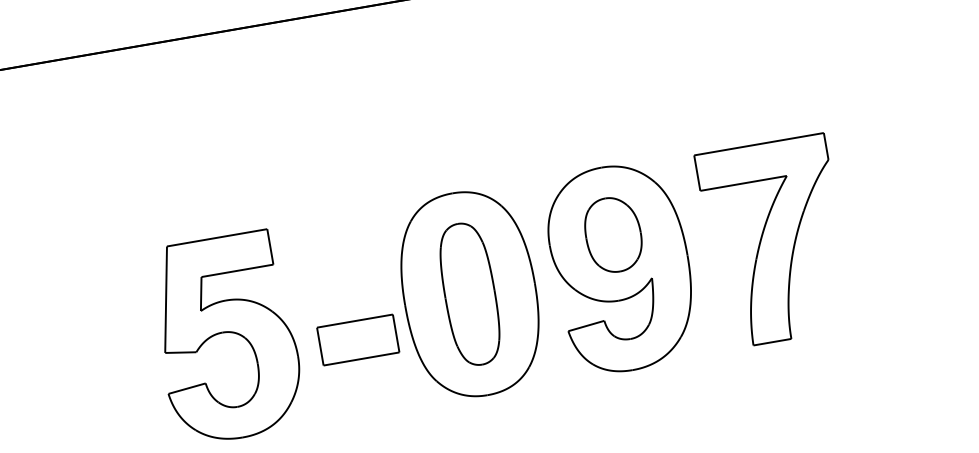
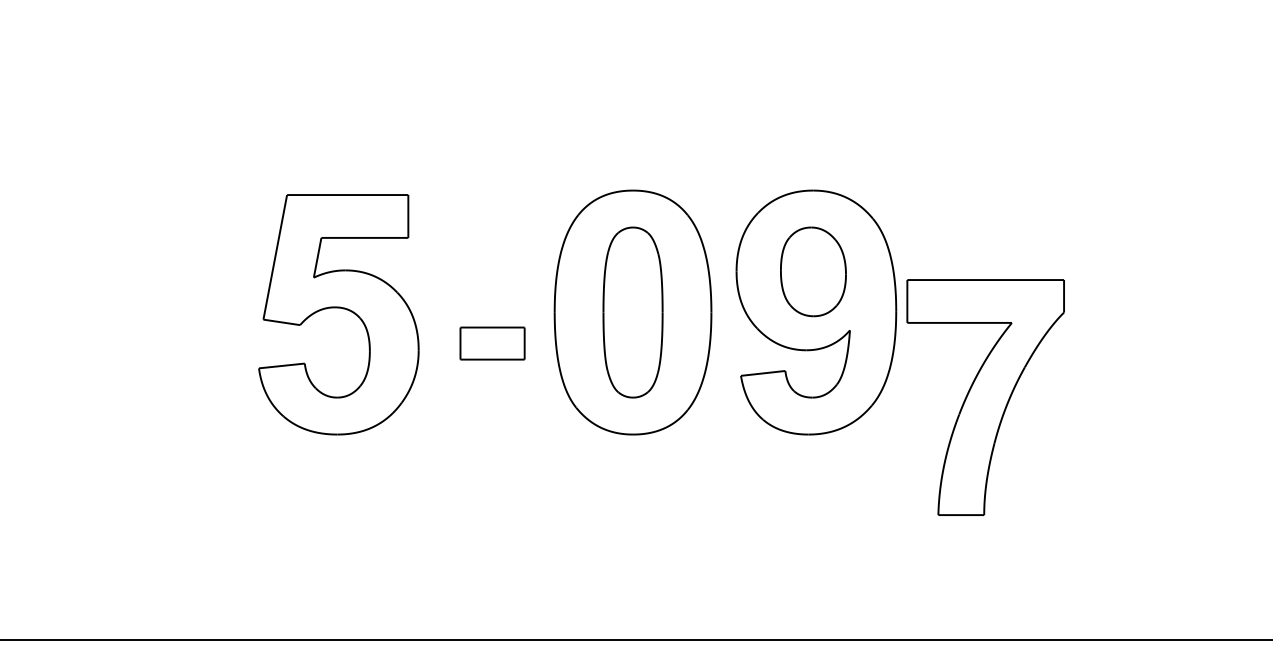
part: (775, 241) -> (985, 397), moved
part: (358, 339) -> (492, 343), size x0.7

